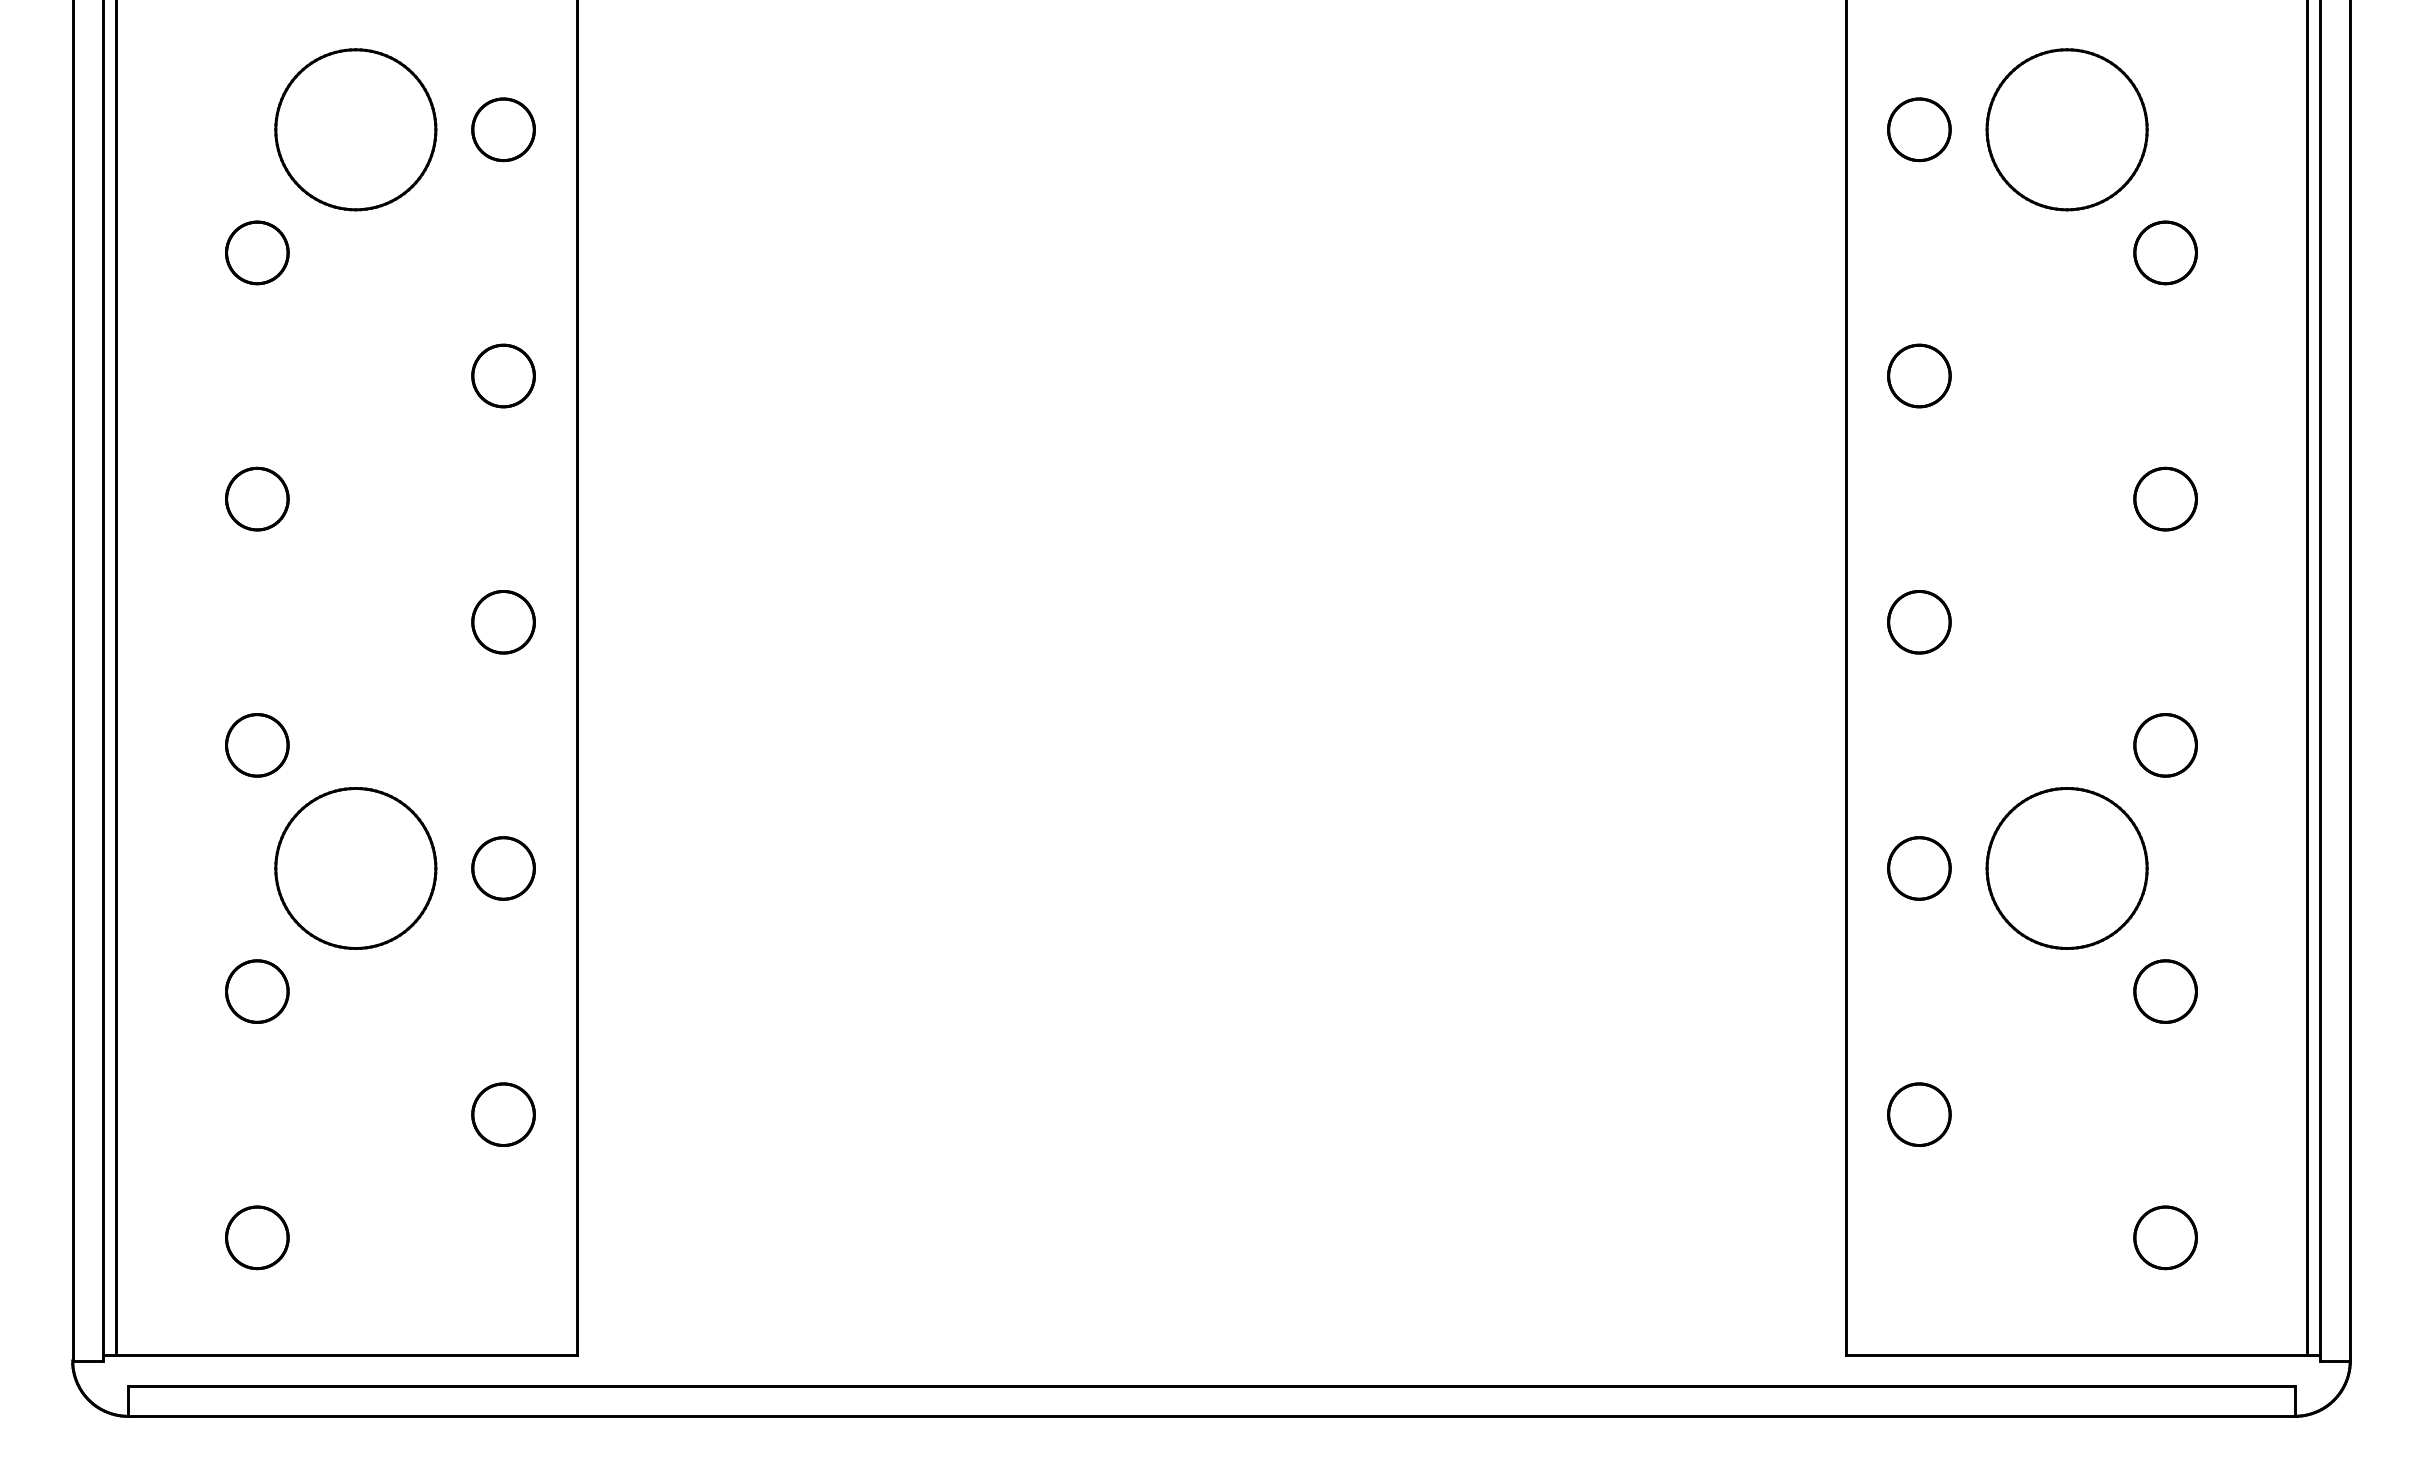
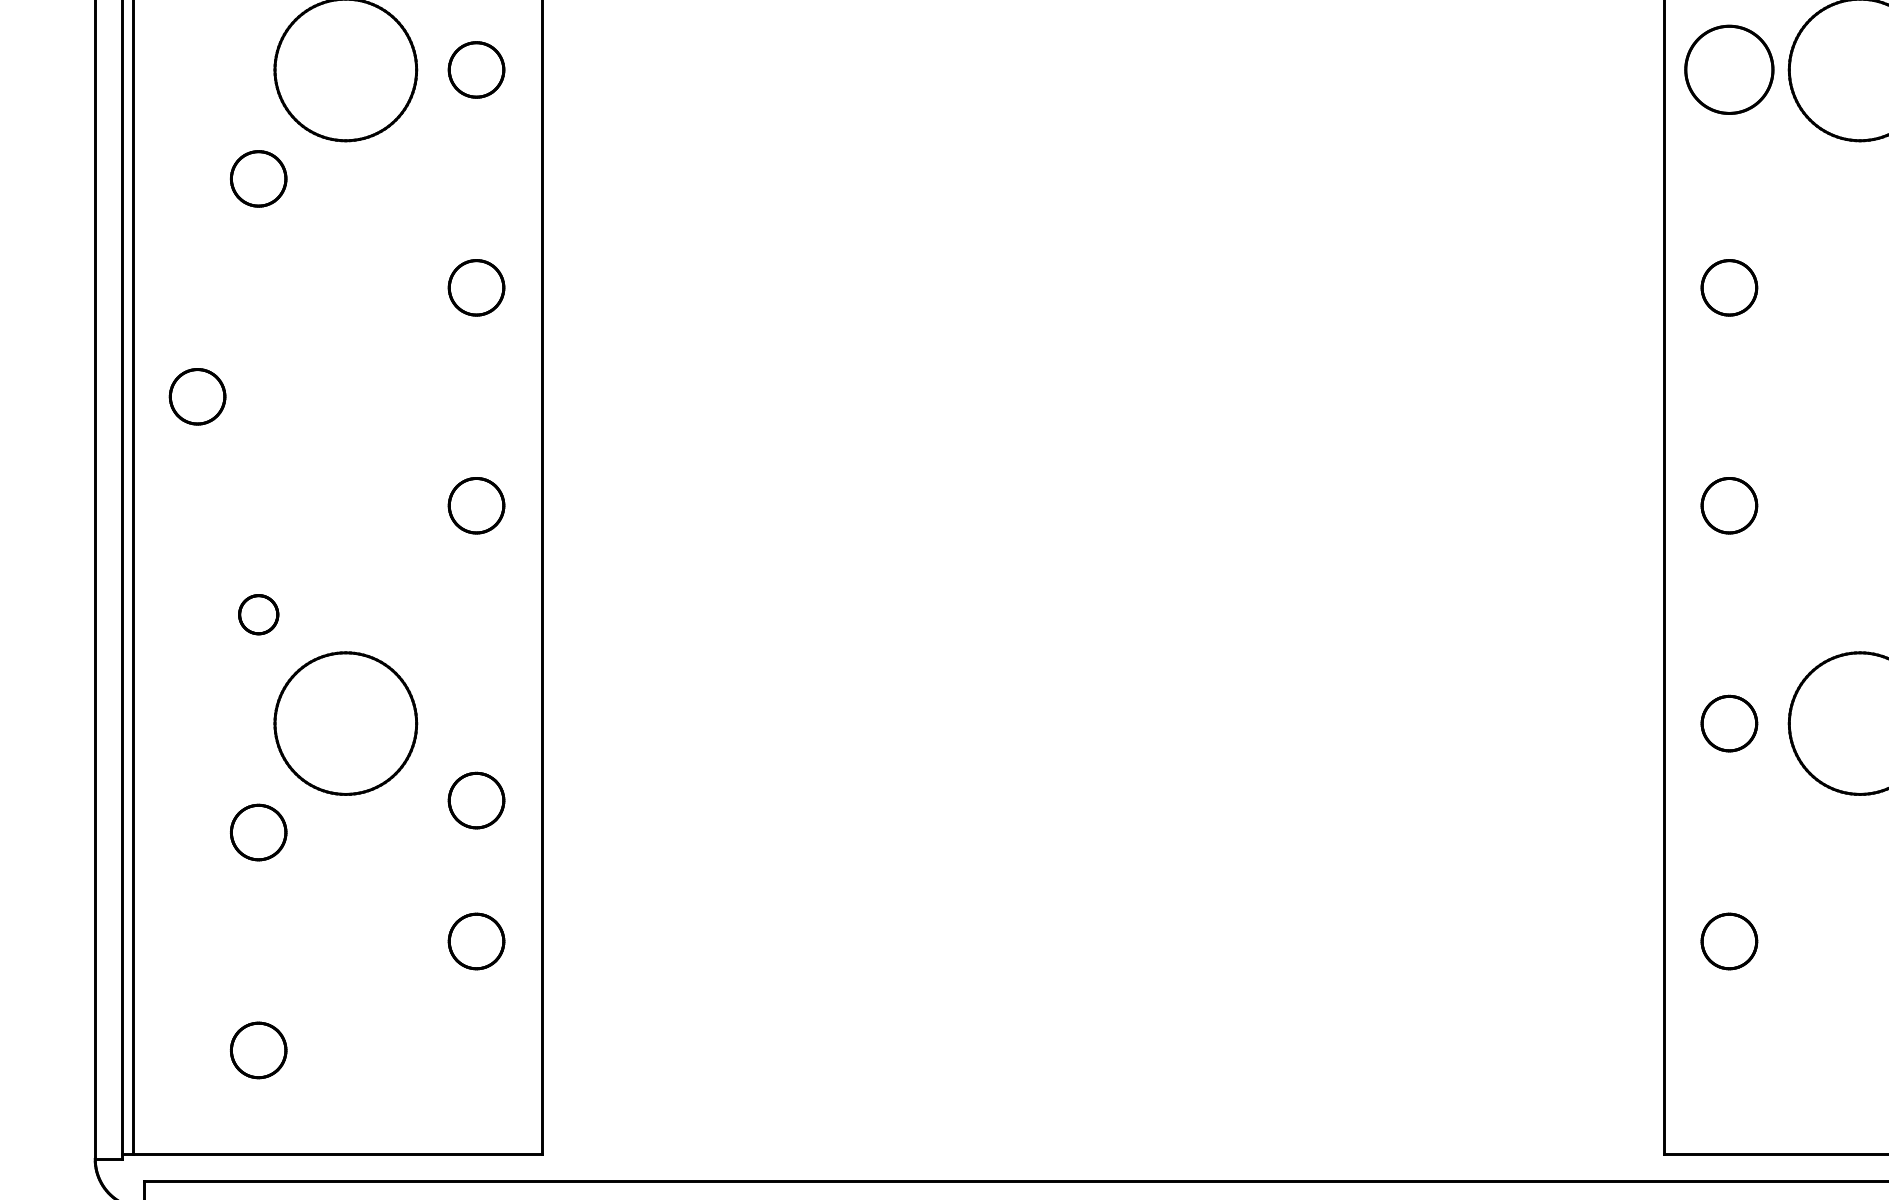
part: (1919, 129) -> (1729, 69), size x1.6
part: (257, 498) -> (197, 396), moved
part: (257, 745) -> (258, 614), size x0.7
part: (503, 868) -> (476, 800), moved

